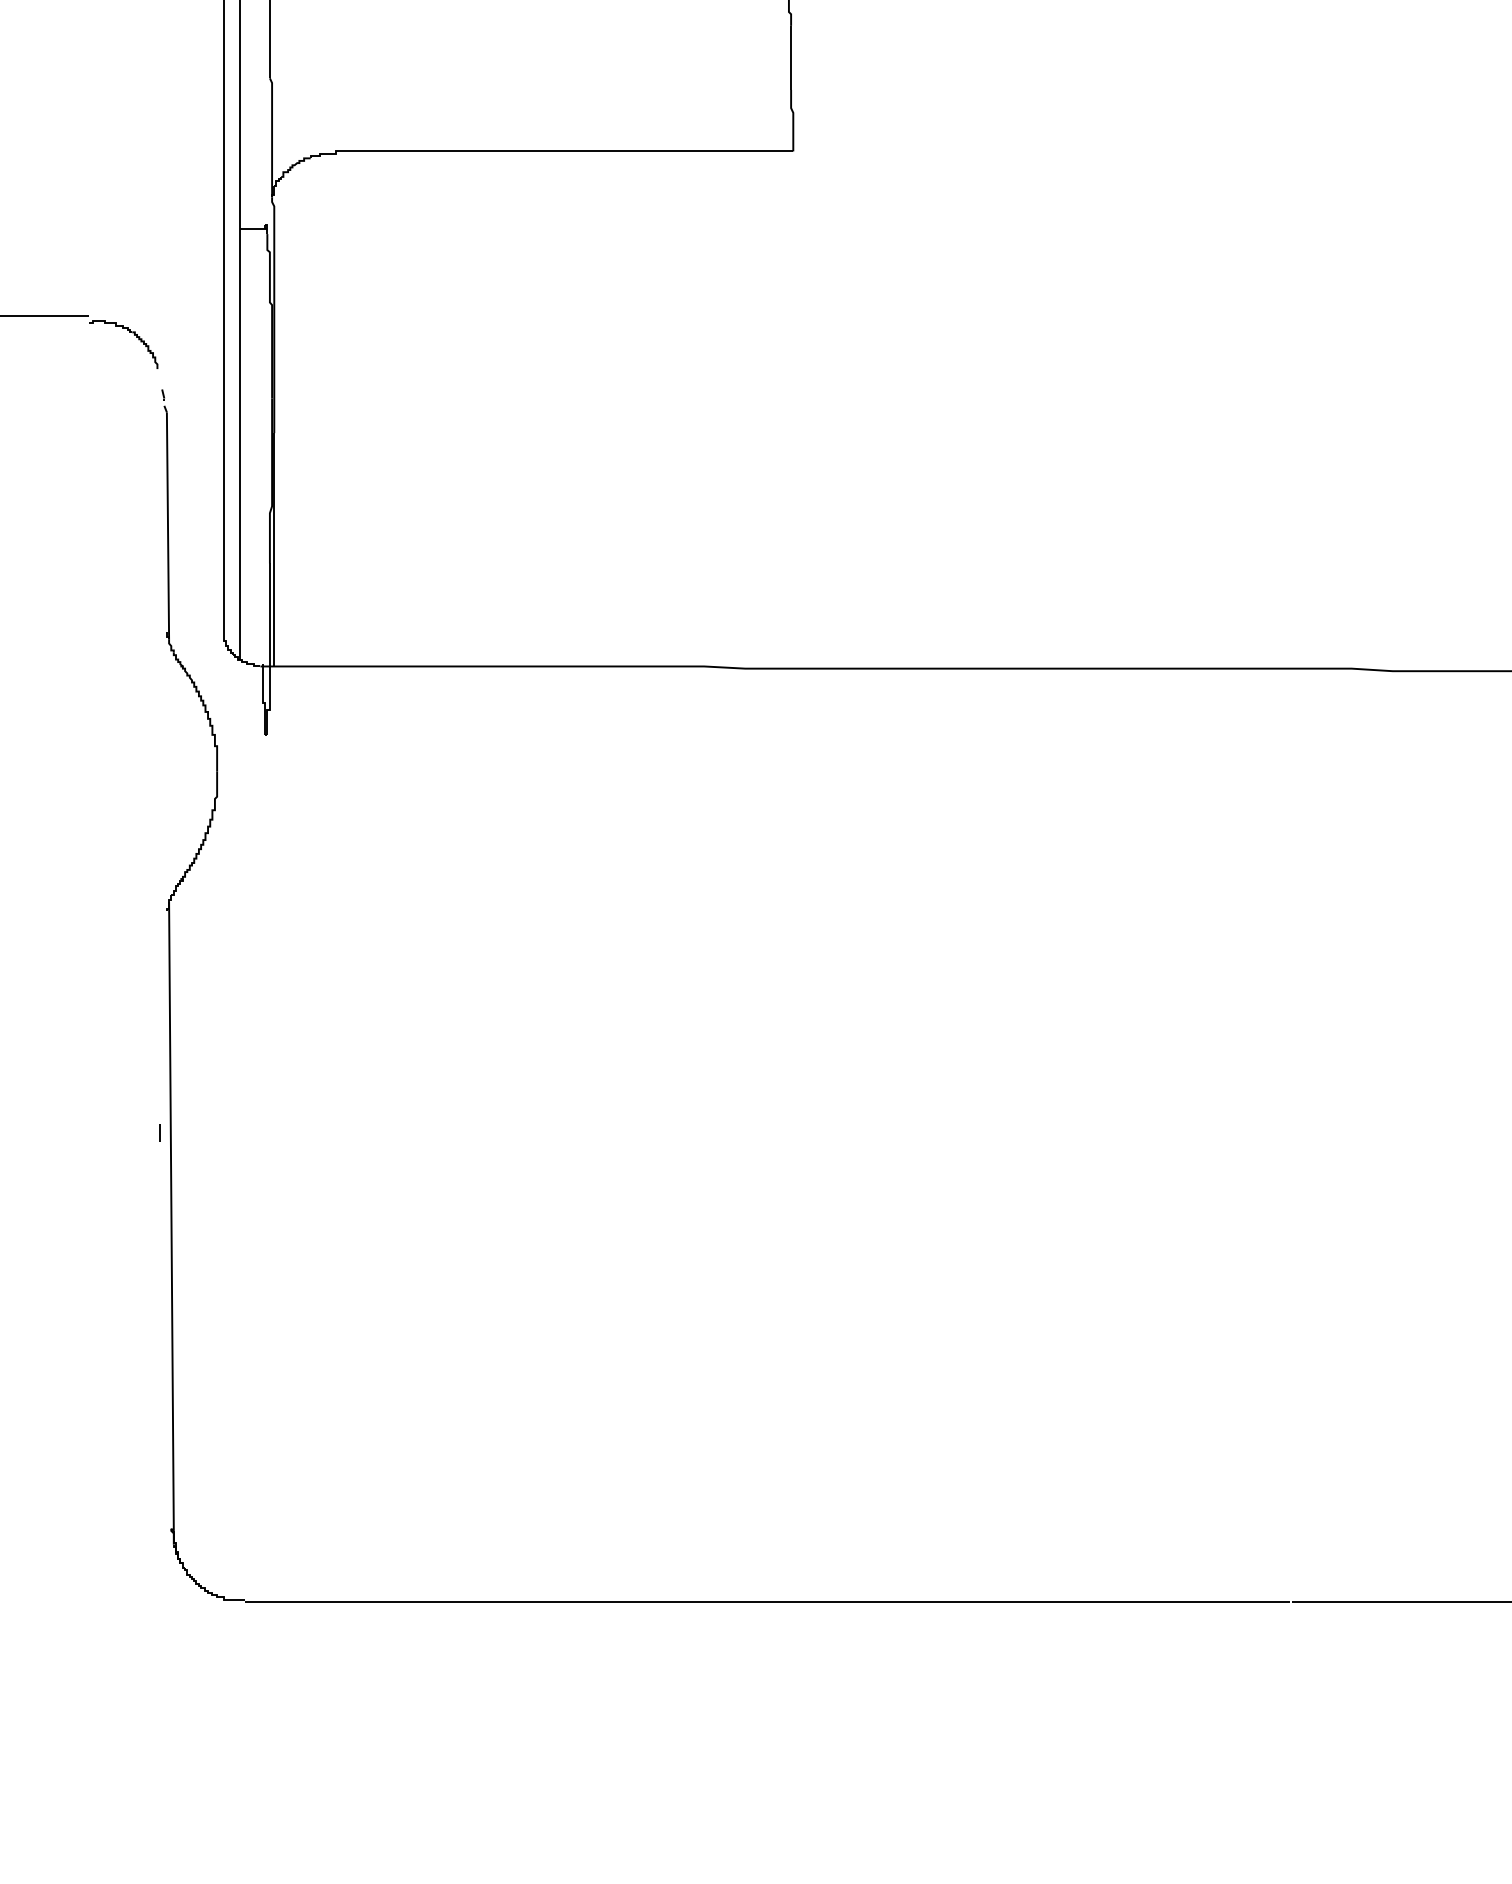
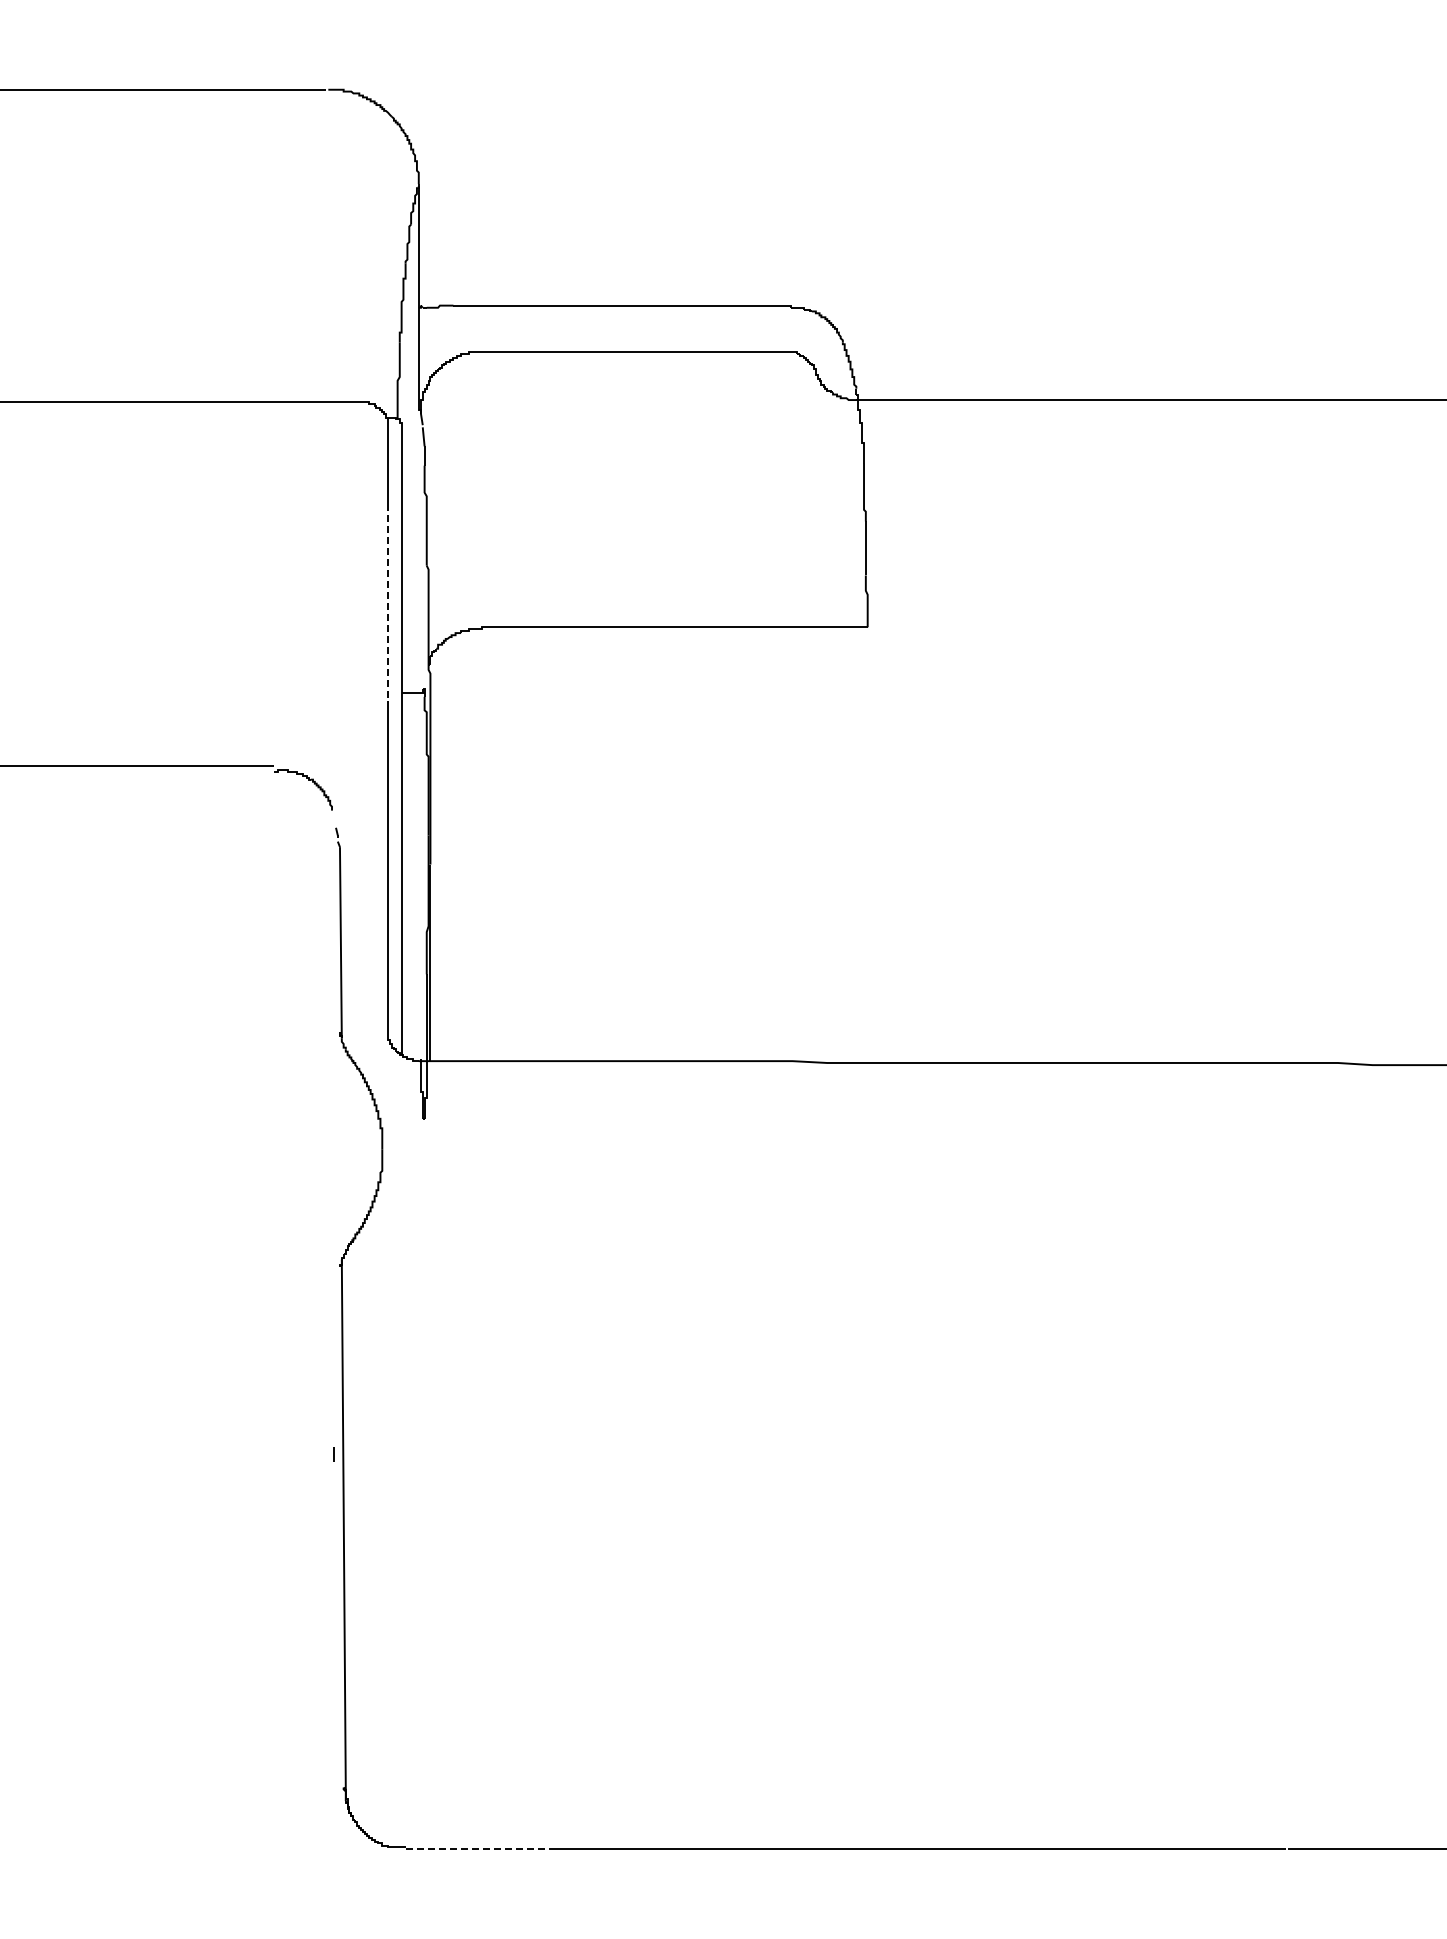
line: (224, 122) -> (388, 602), solid -> dashed
line: (332, 1602) -> (479, 1849), solid -> dashed

